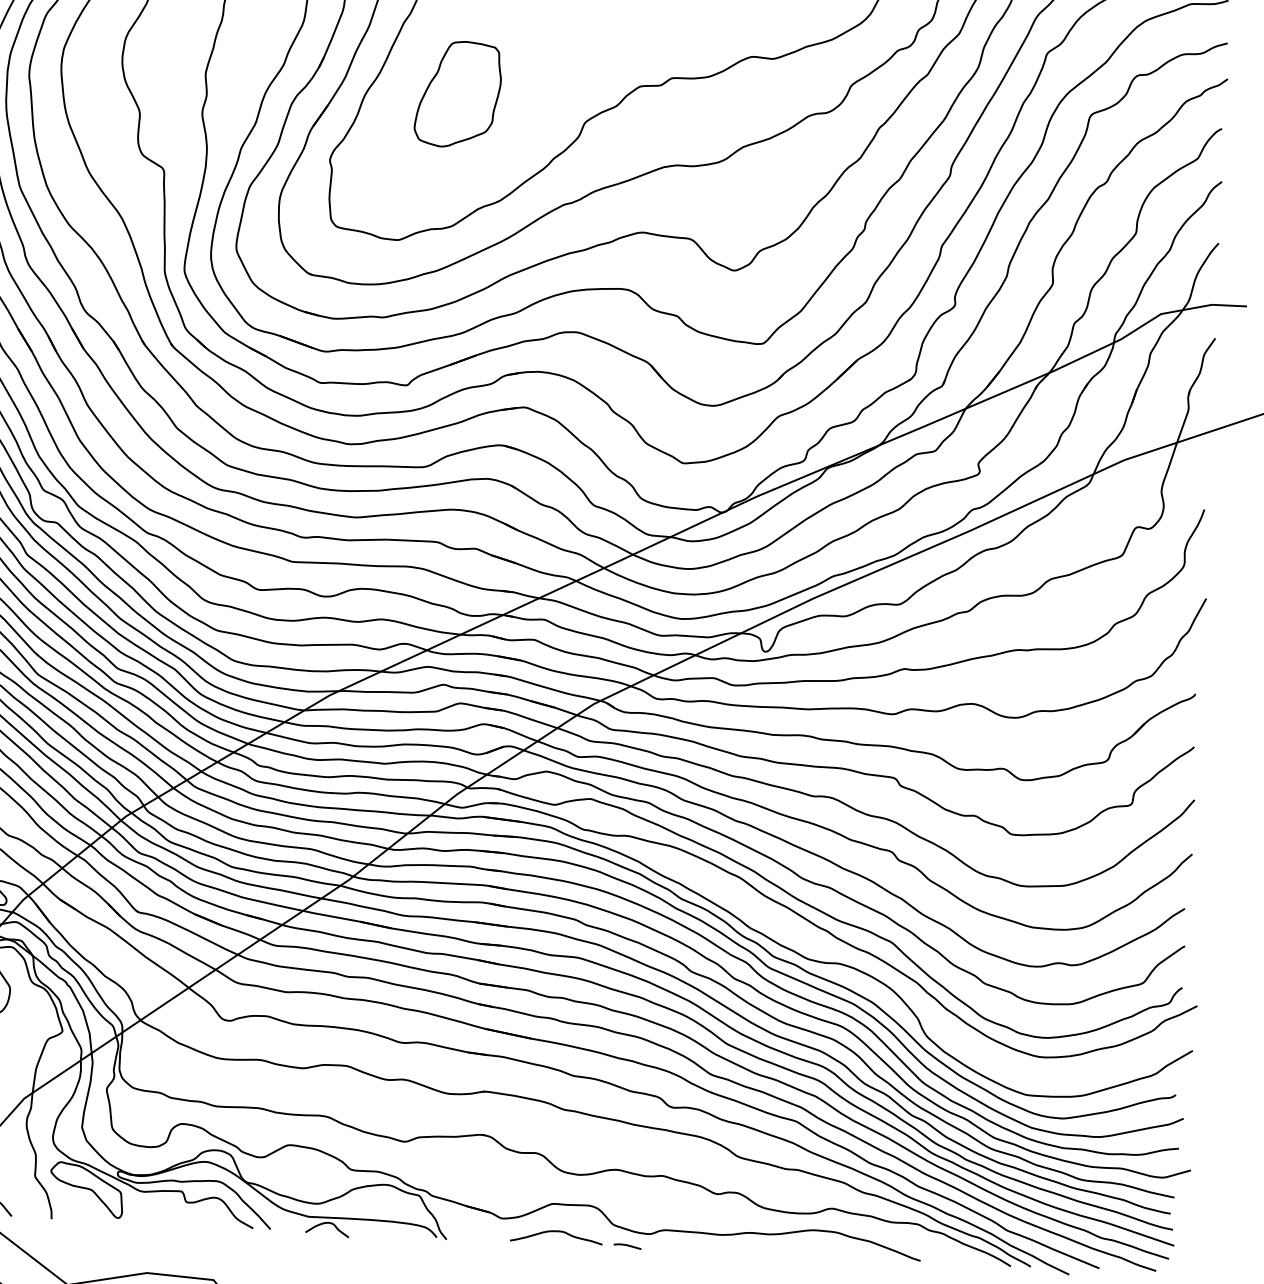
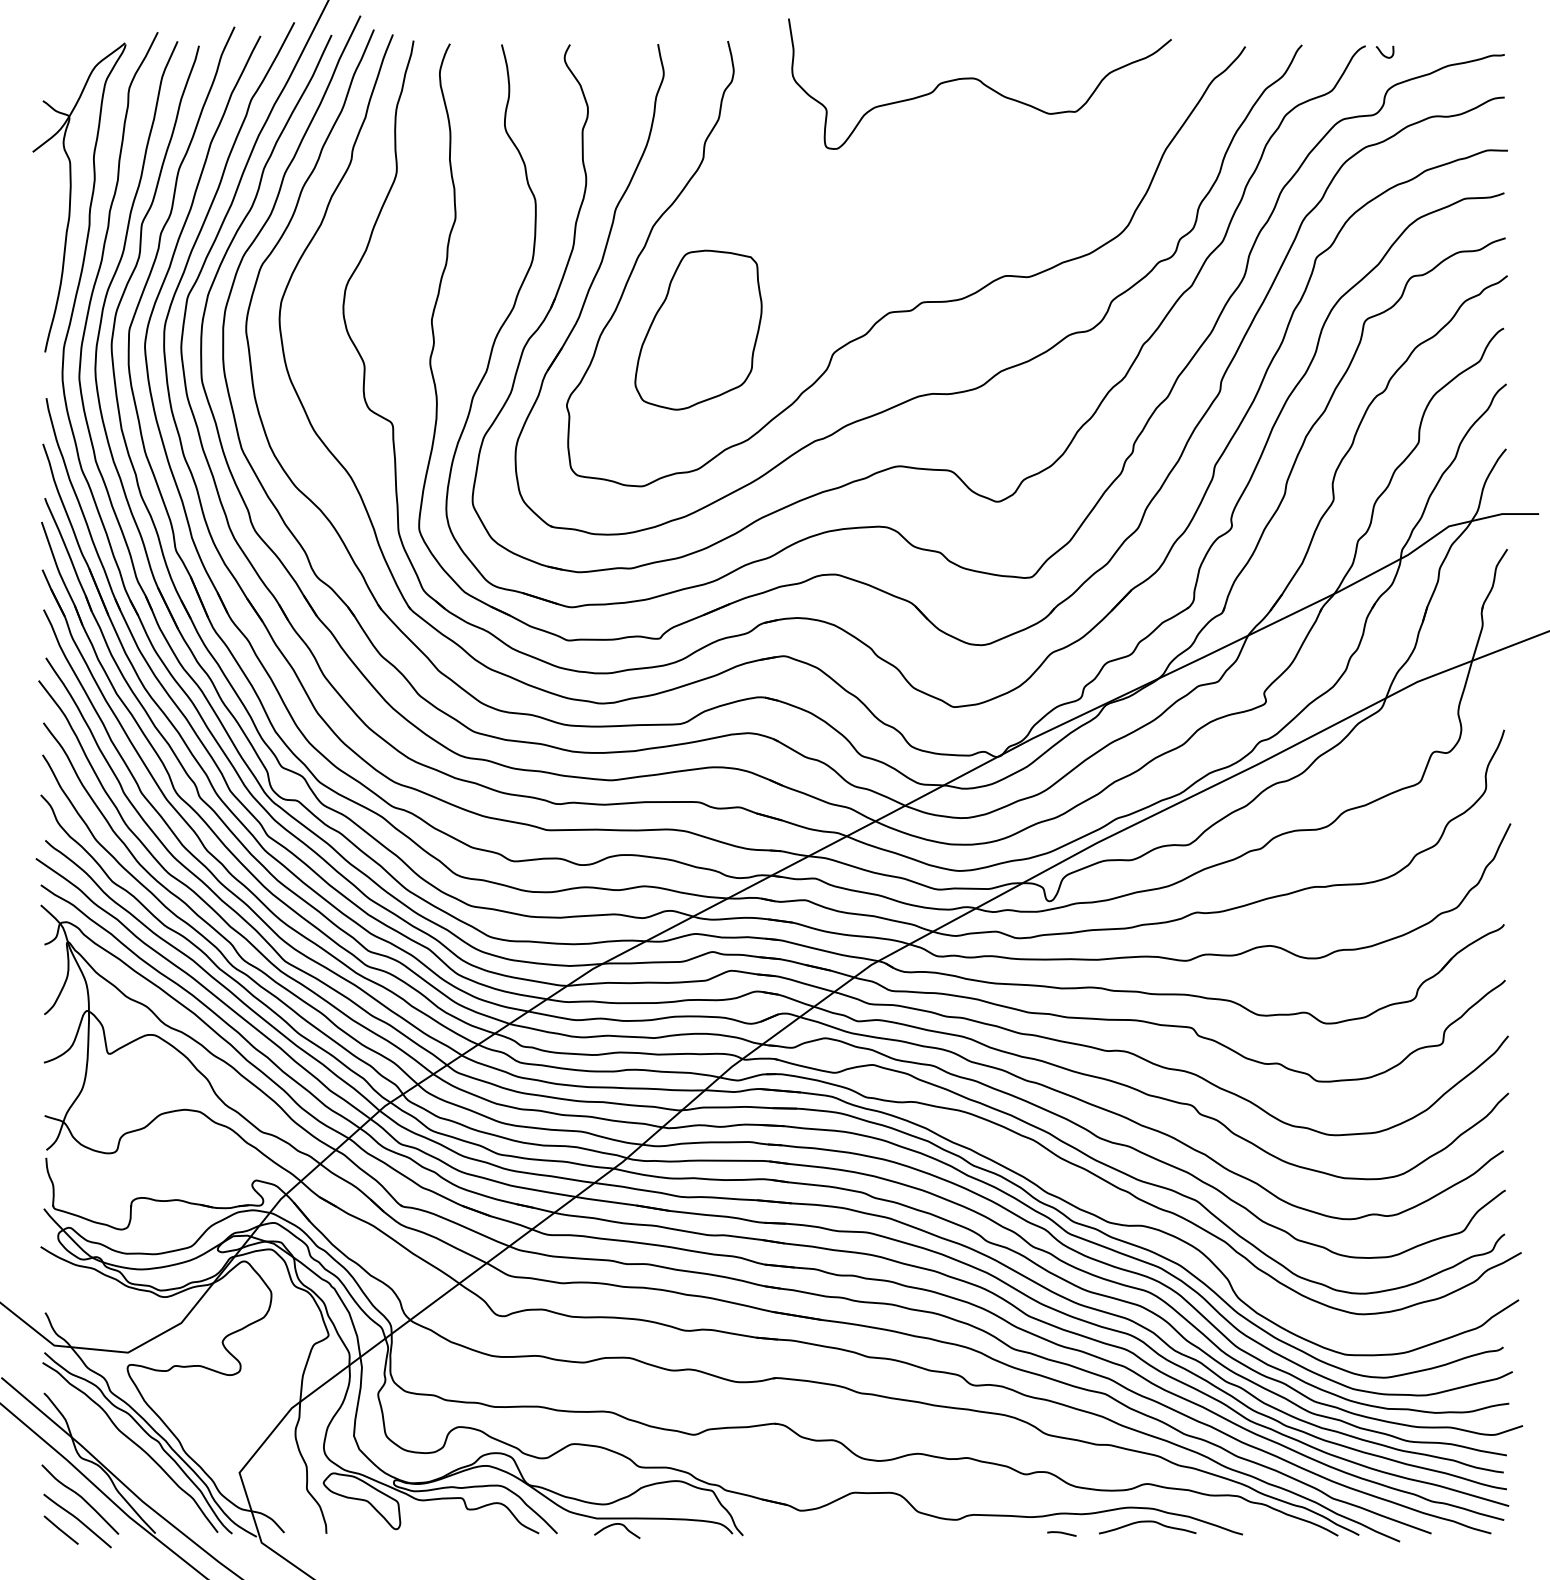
part: (458, 93) -> (698, 329), size x1.43
curve: (556, 1232) -> (1147, 1522), moved
line: (627, 1246) -> (1061, 1533), moved

